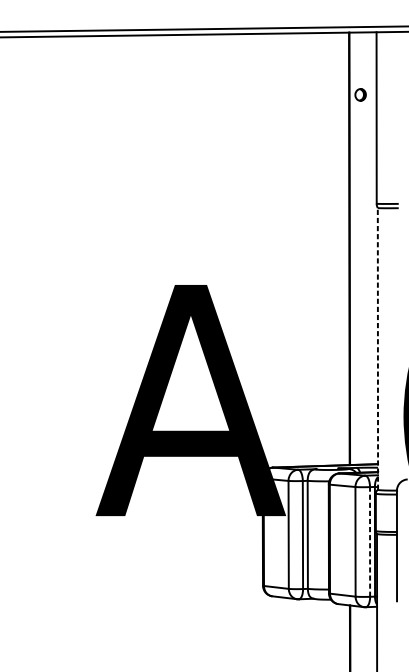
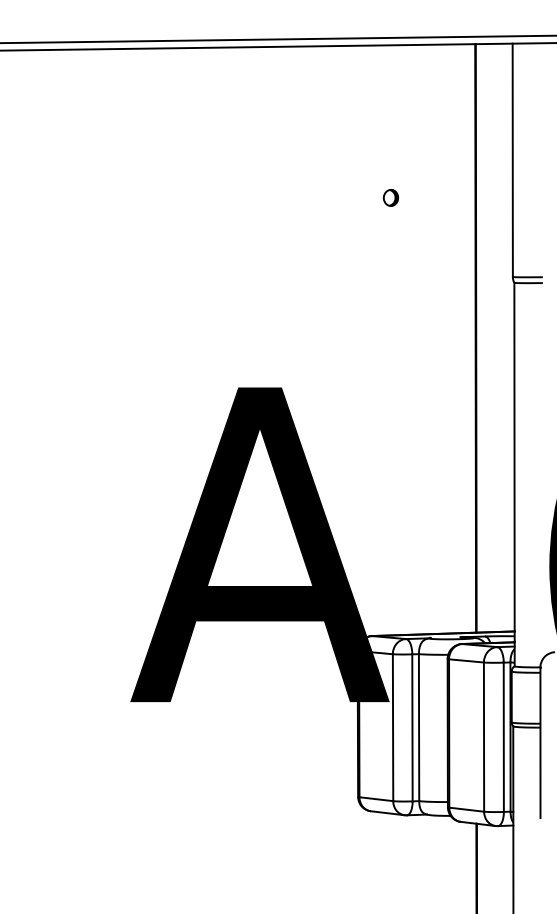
part: (361, 94) -> (391, 197), moved
line: (377, 348) -> (514, 474), dashed -> solid
line: (369, 542) -> (503, 737), dashed -> solid

